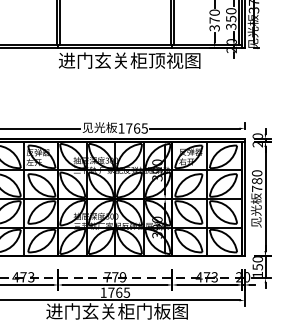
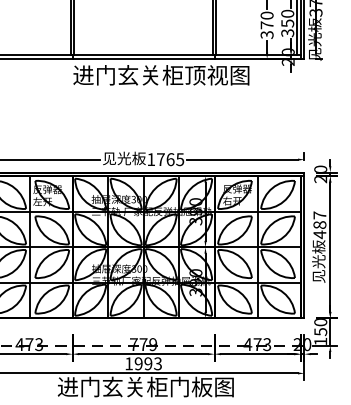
text: (256, 181) -> (319, 225), 780 -> 487
text: (119, 292) -> (148, 363), 1765 -> 1993

